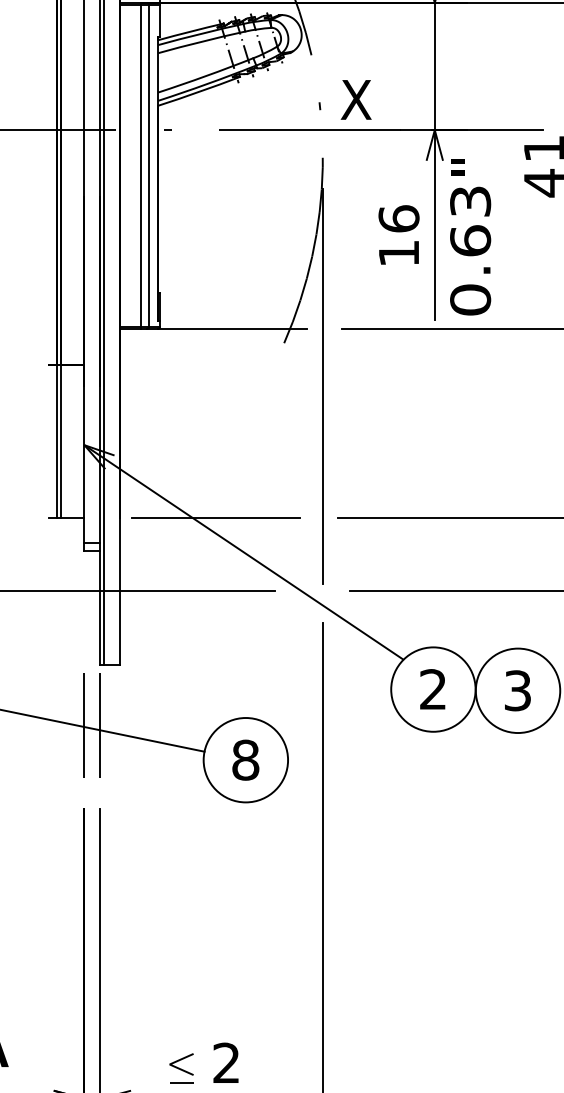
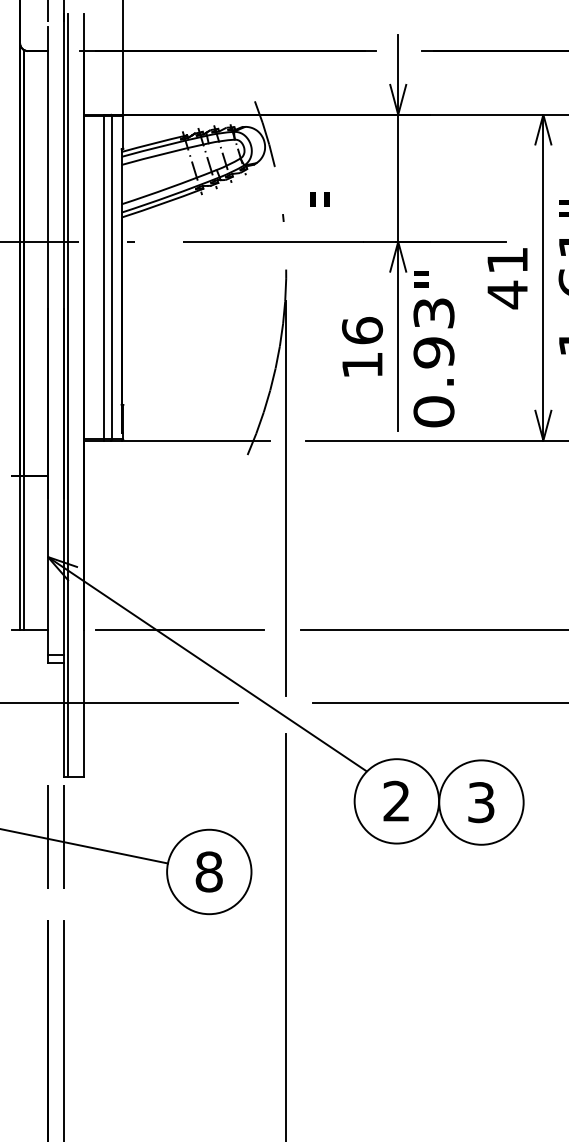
text: (356, 99) -> (319, 211), X -> "
text: (470, 240) -> (433, 352), 0.63 -> 0.93

